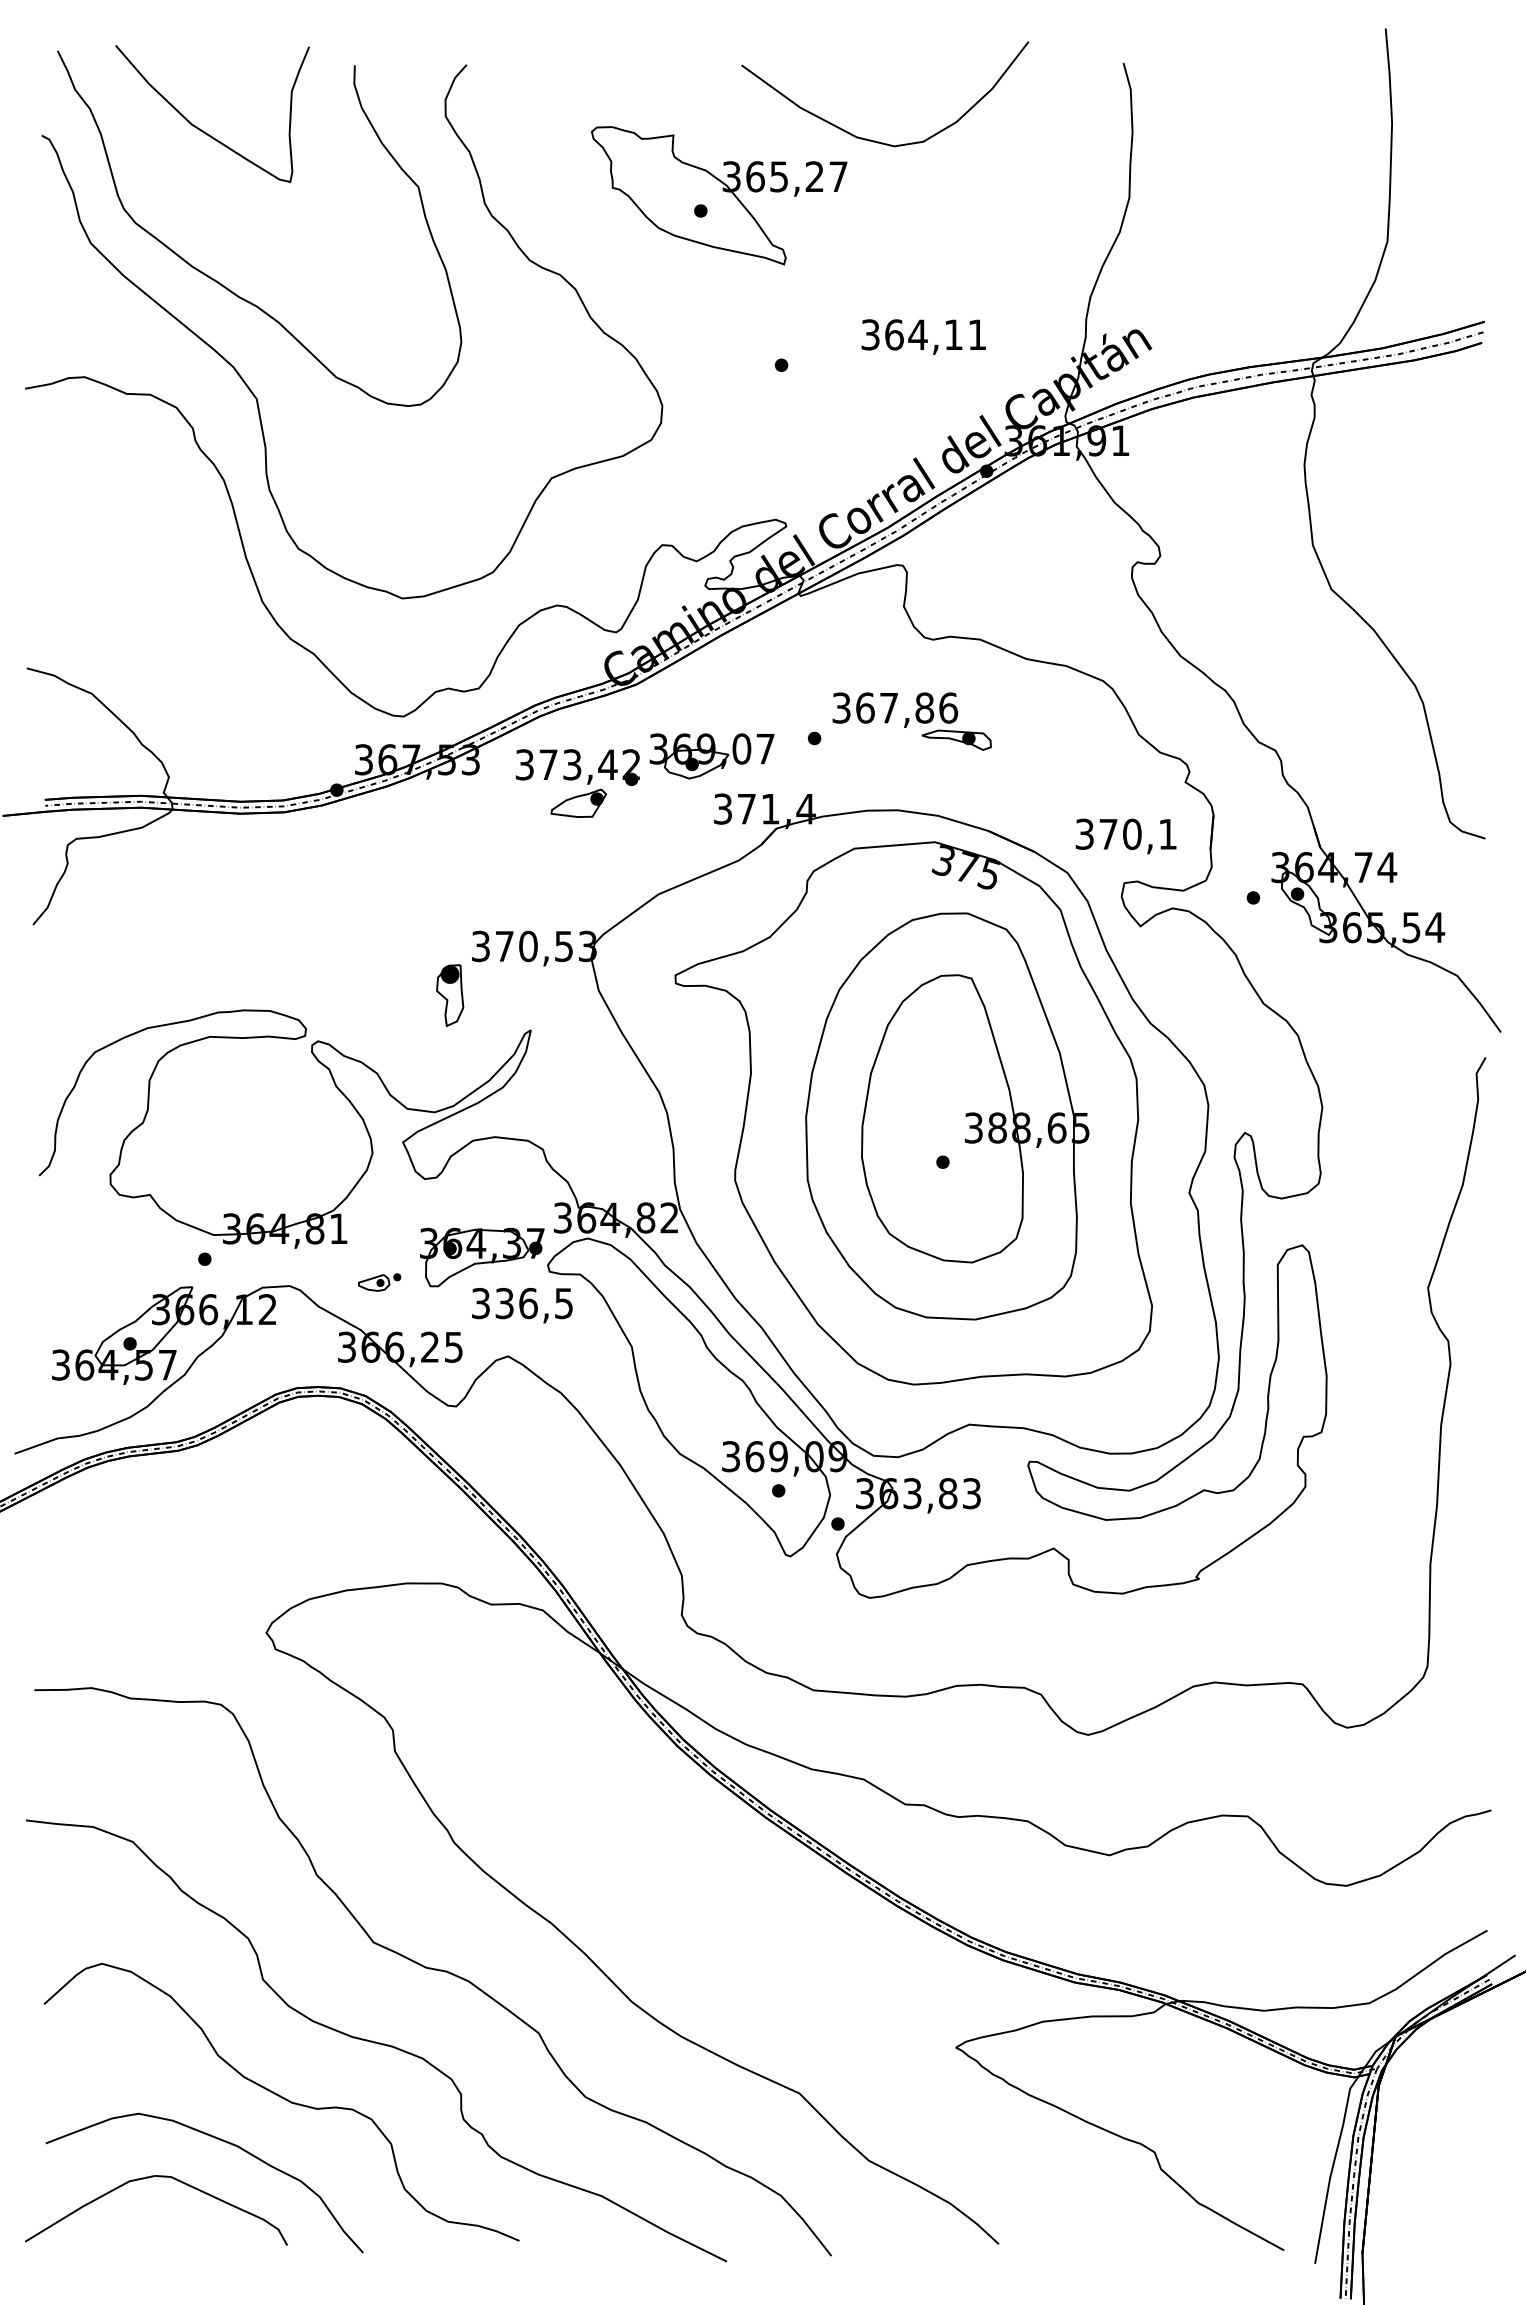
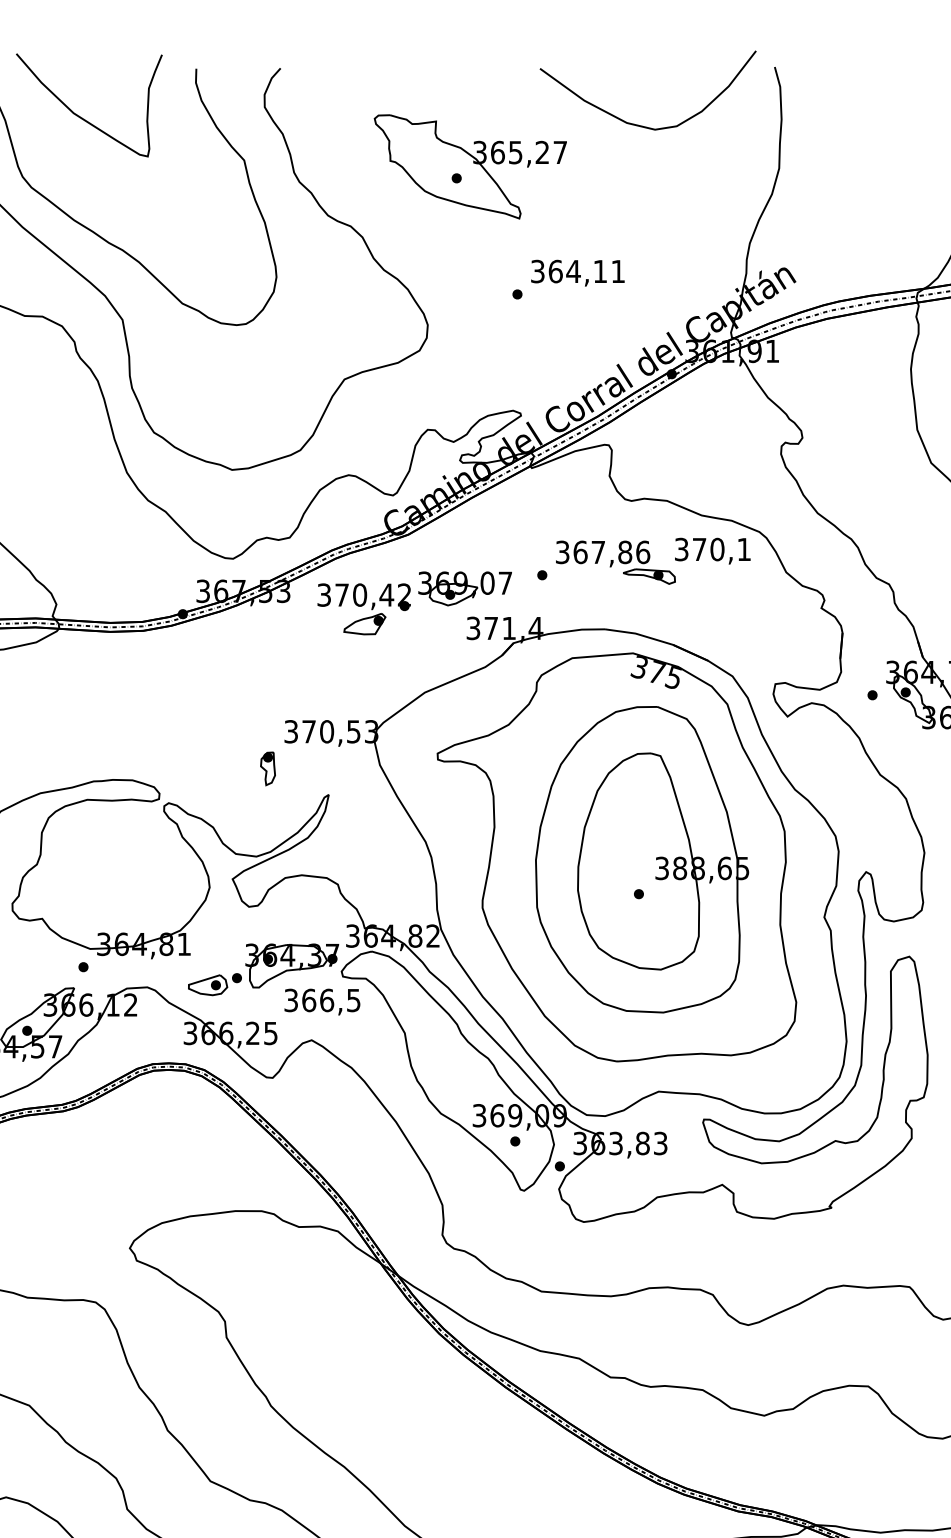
curve: (875, 140) -> (640, 125), moved
text: (923, 336) -> (577, 272), moved
text: (572, 764) -> (360, 594), 373,42 -> 370,42
text: (1125, 836) -> (712, 551), moved
part: (449, 995) -> (267, 768), size x0.71
part: (379, 1282) -> (214, 984), size x1.67
text: (504, 1303) -> (308, 1000), 336,5 -> 366,5

